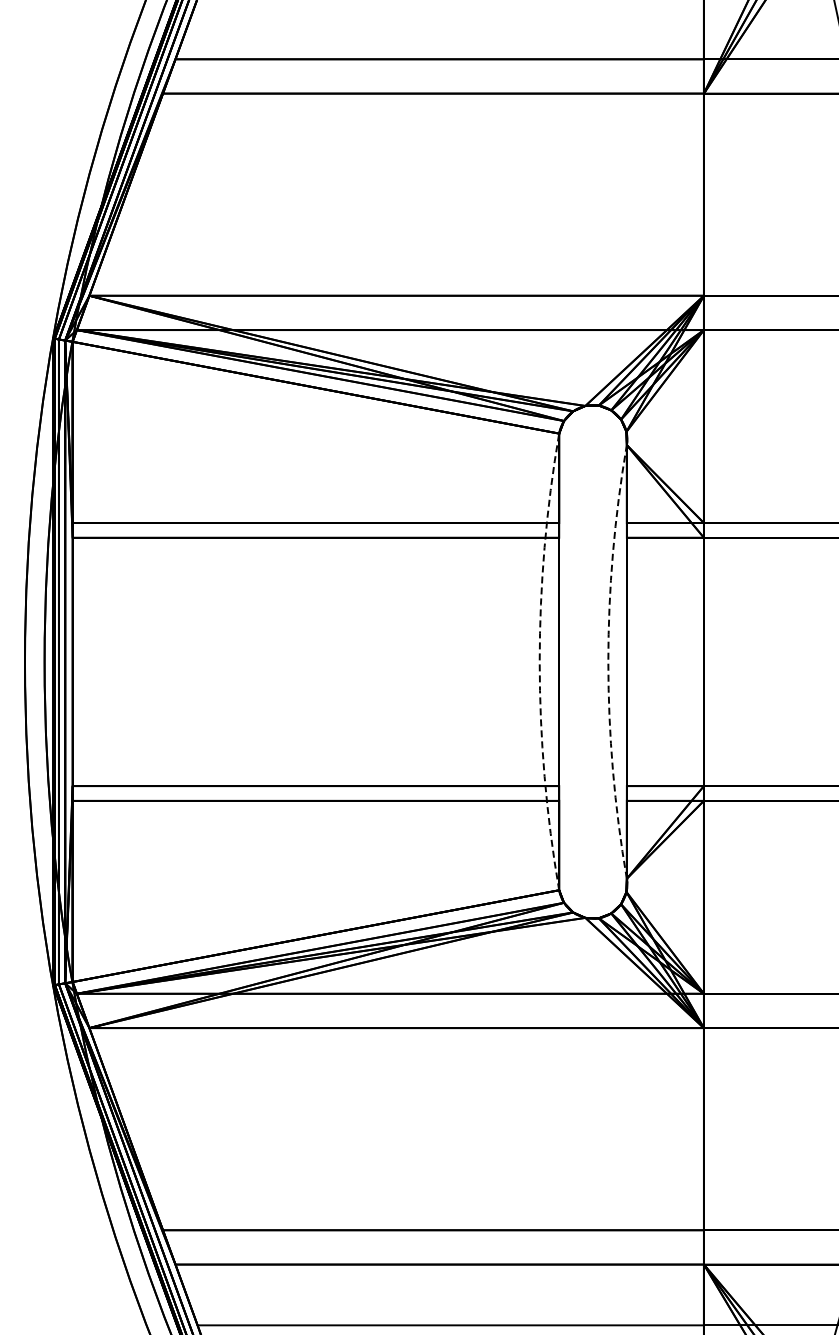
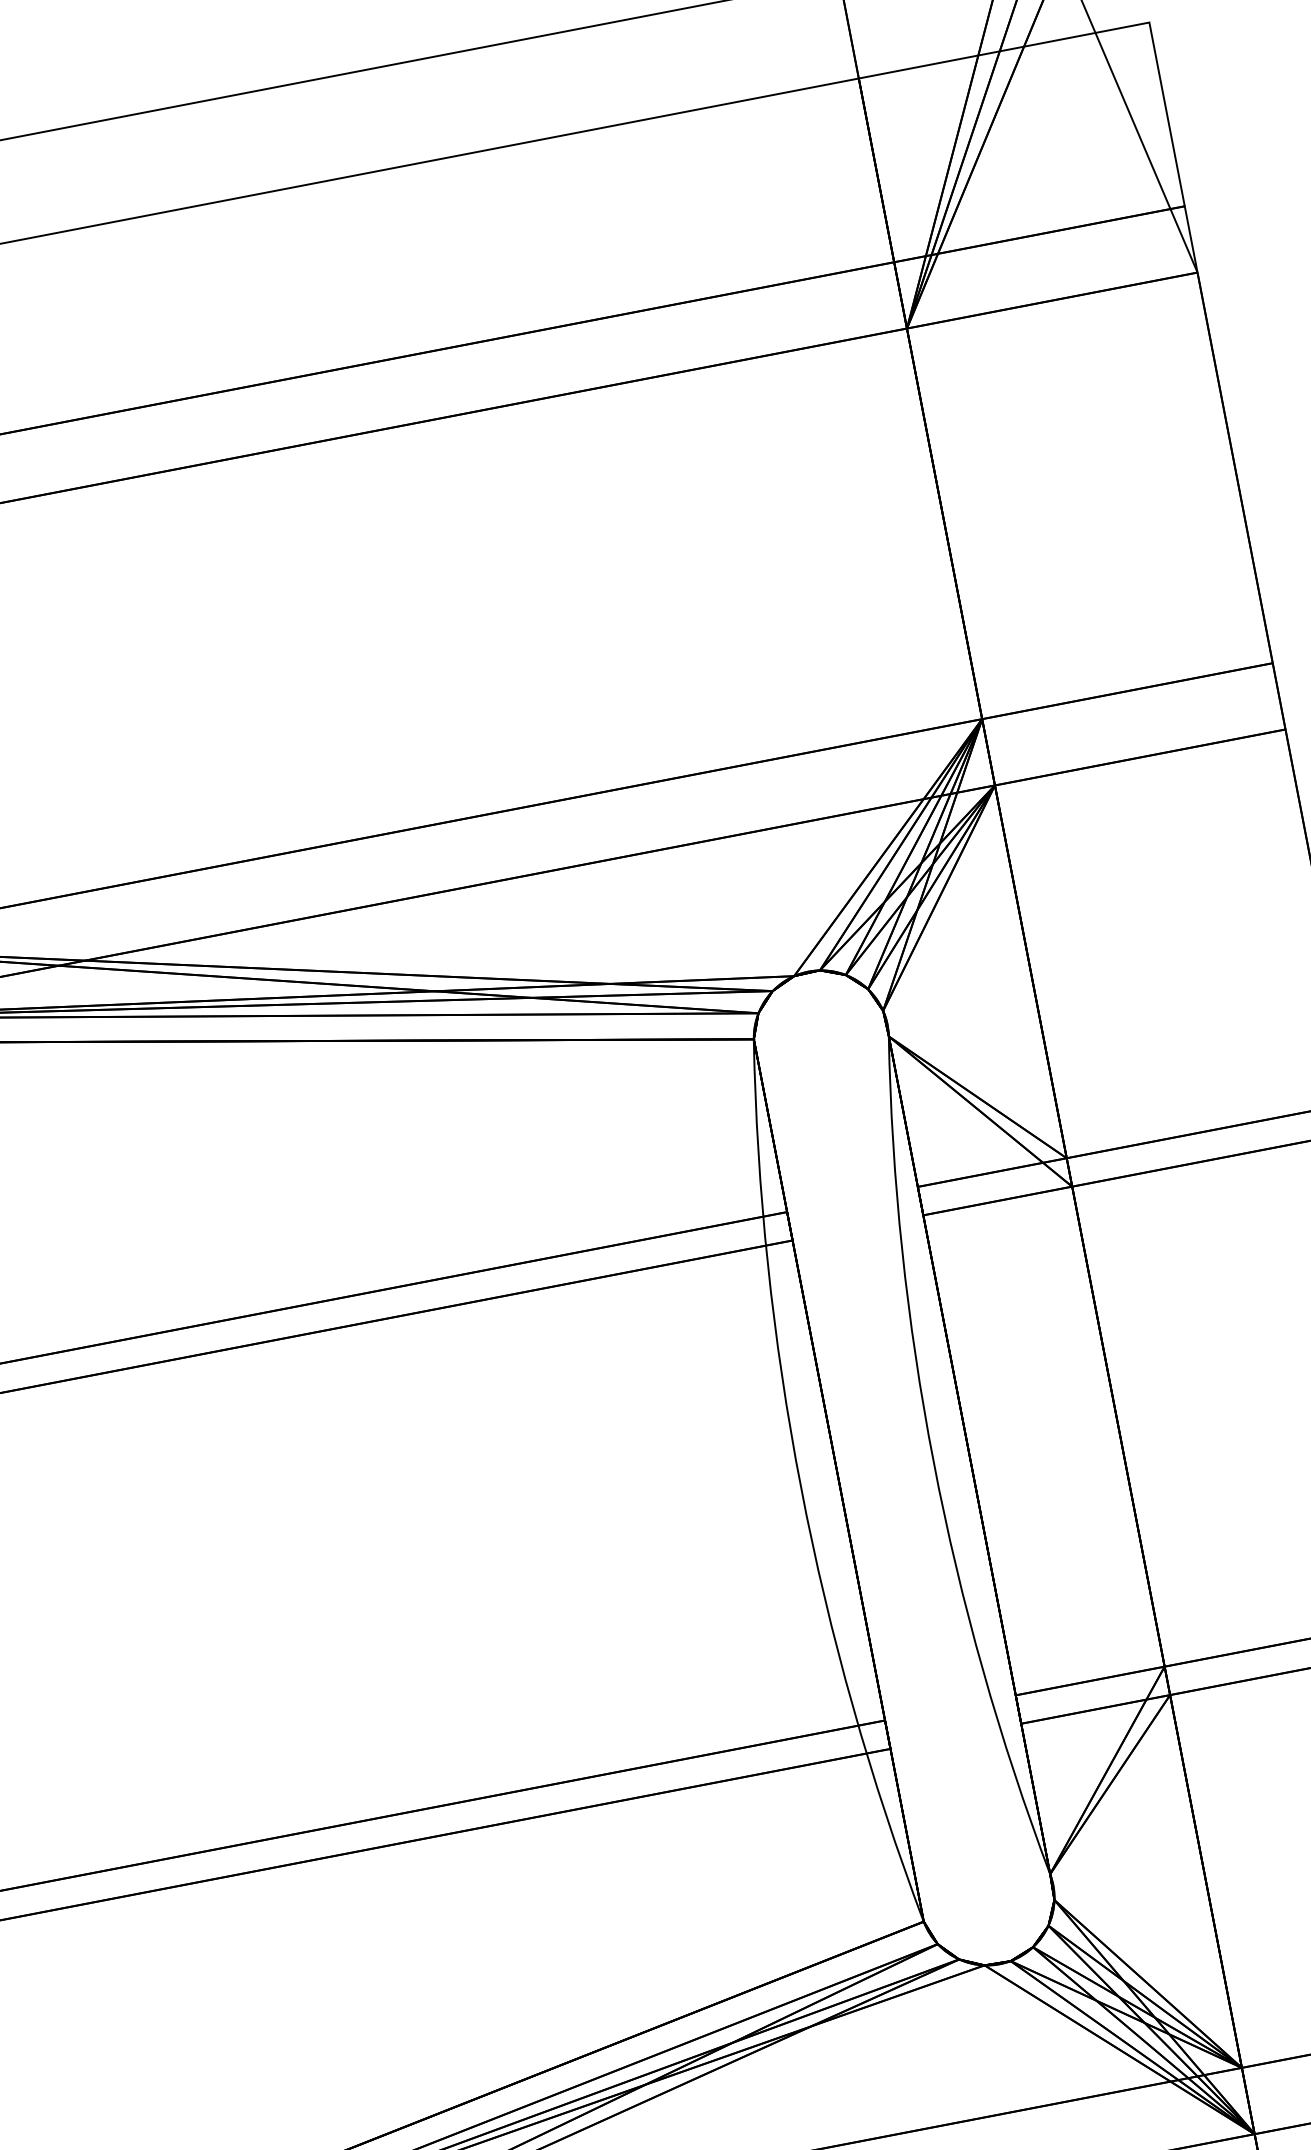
arc: (539, 661) -> (800, 1487), dashed -> solid
arc: (608, 661) -> (933, 1461), dashed -> solid

